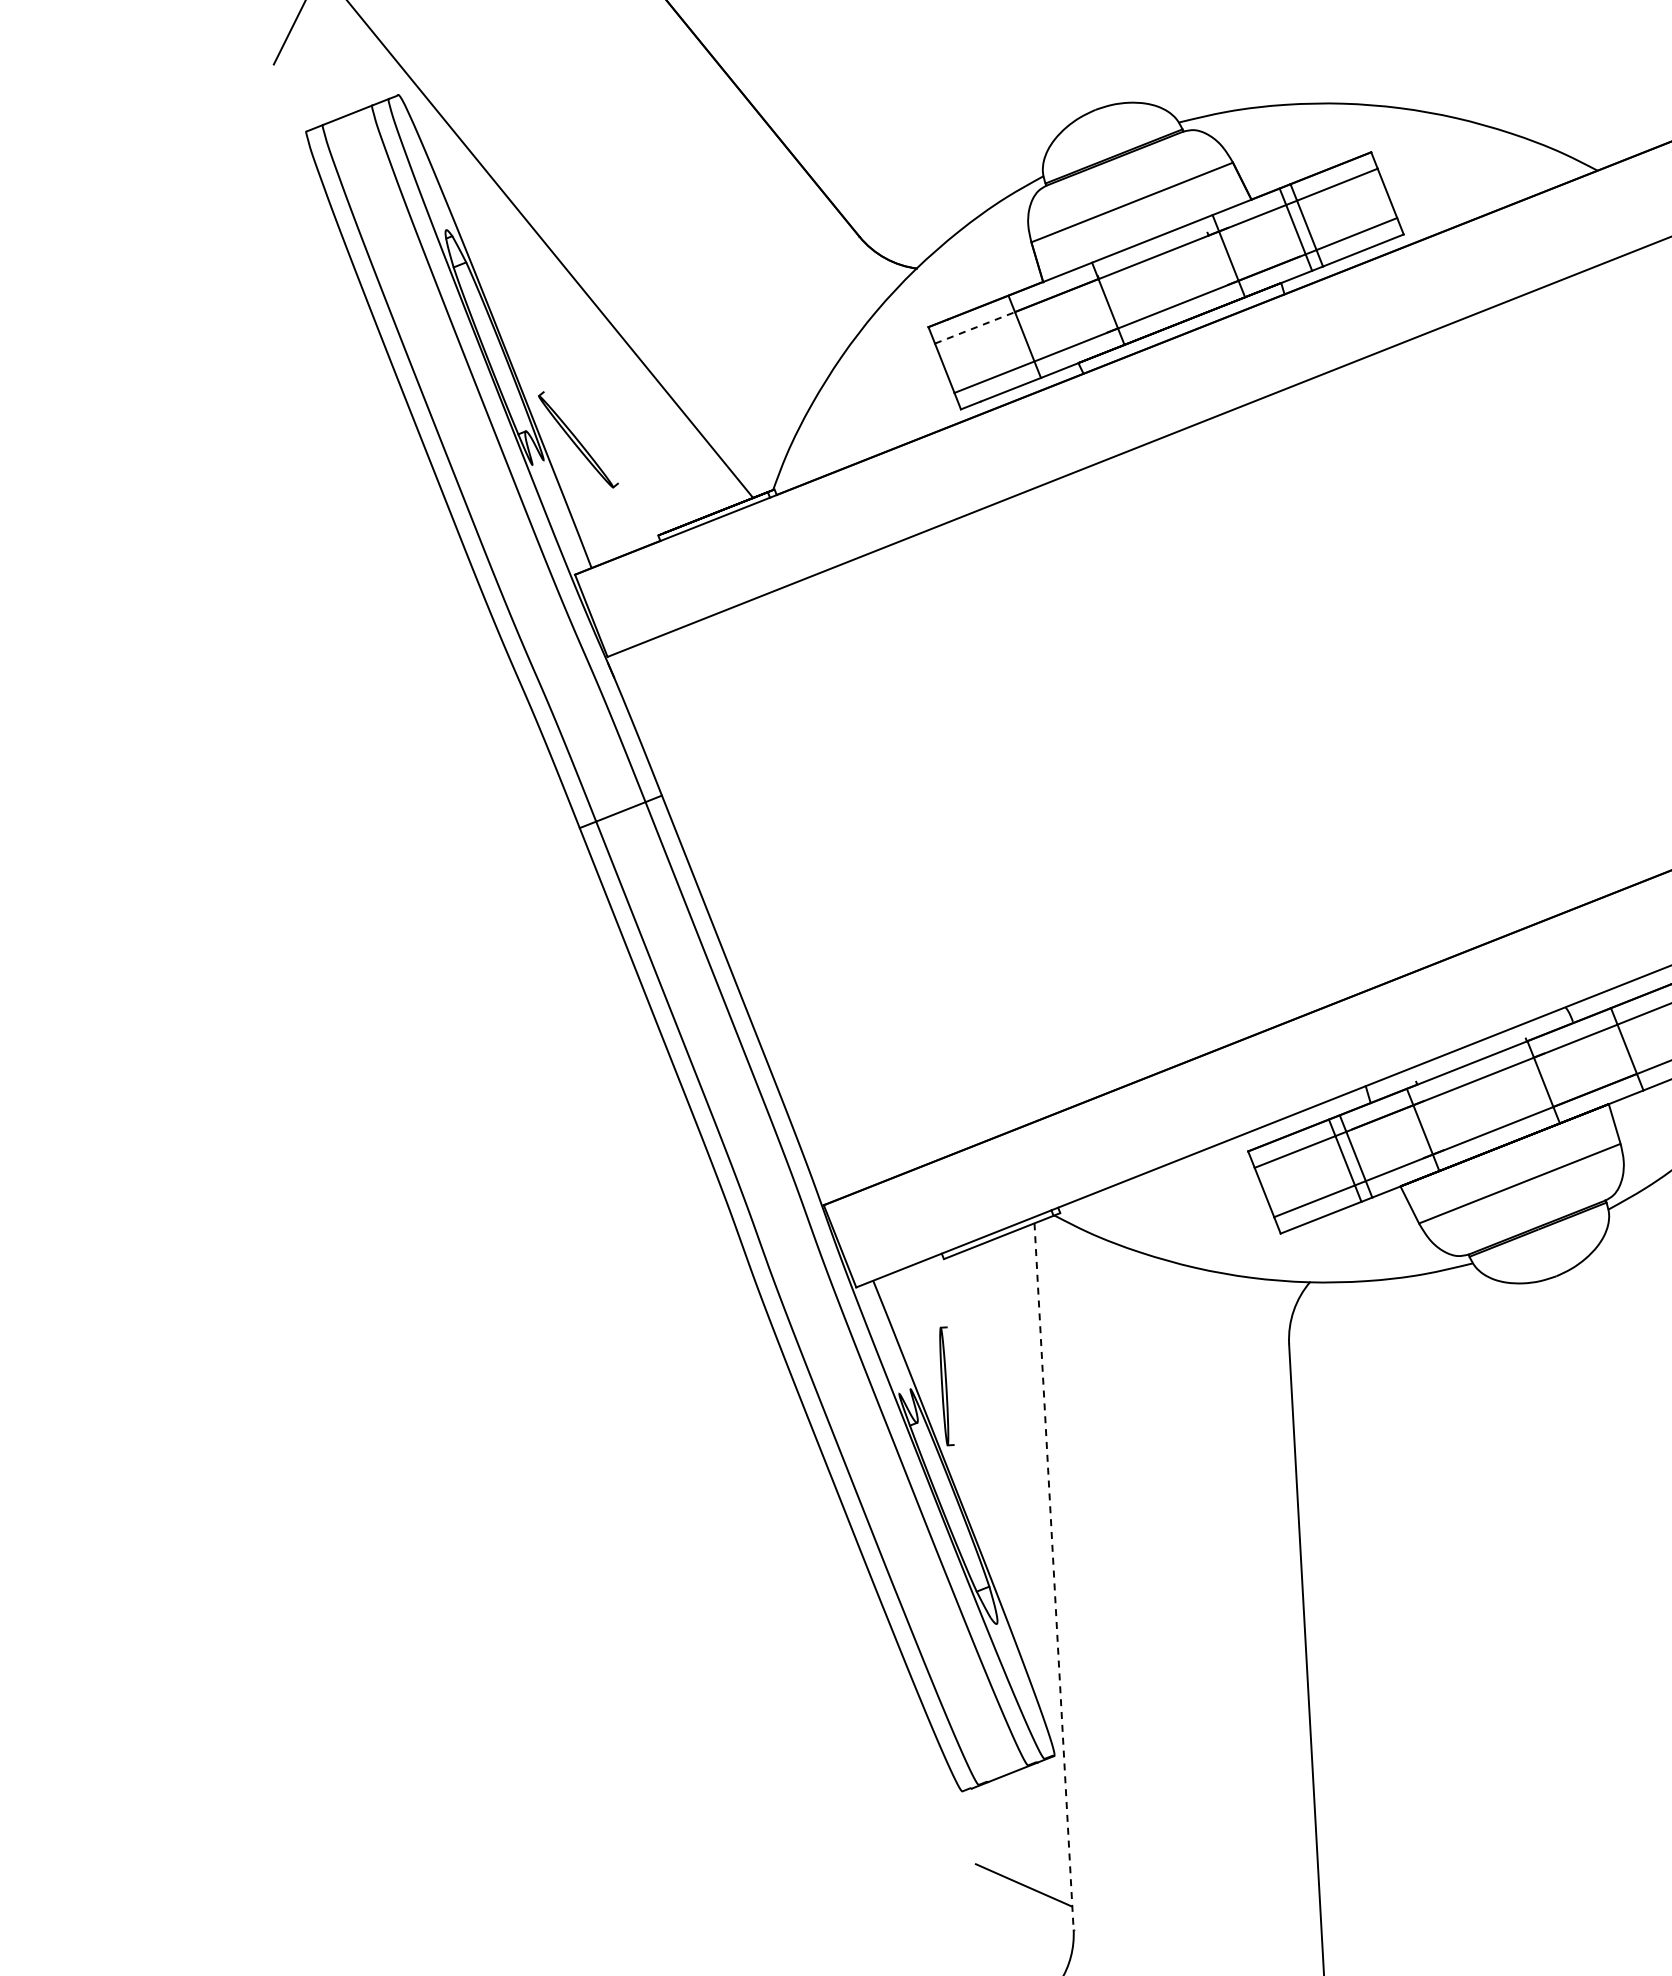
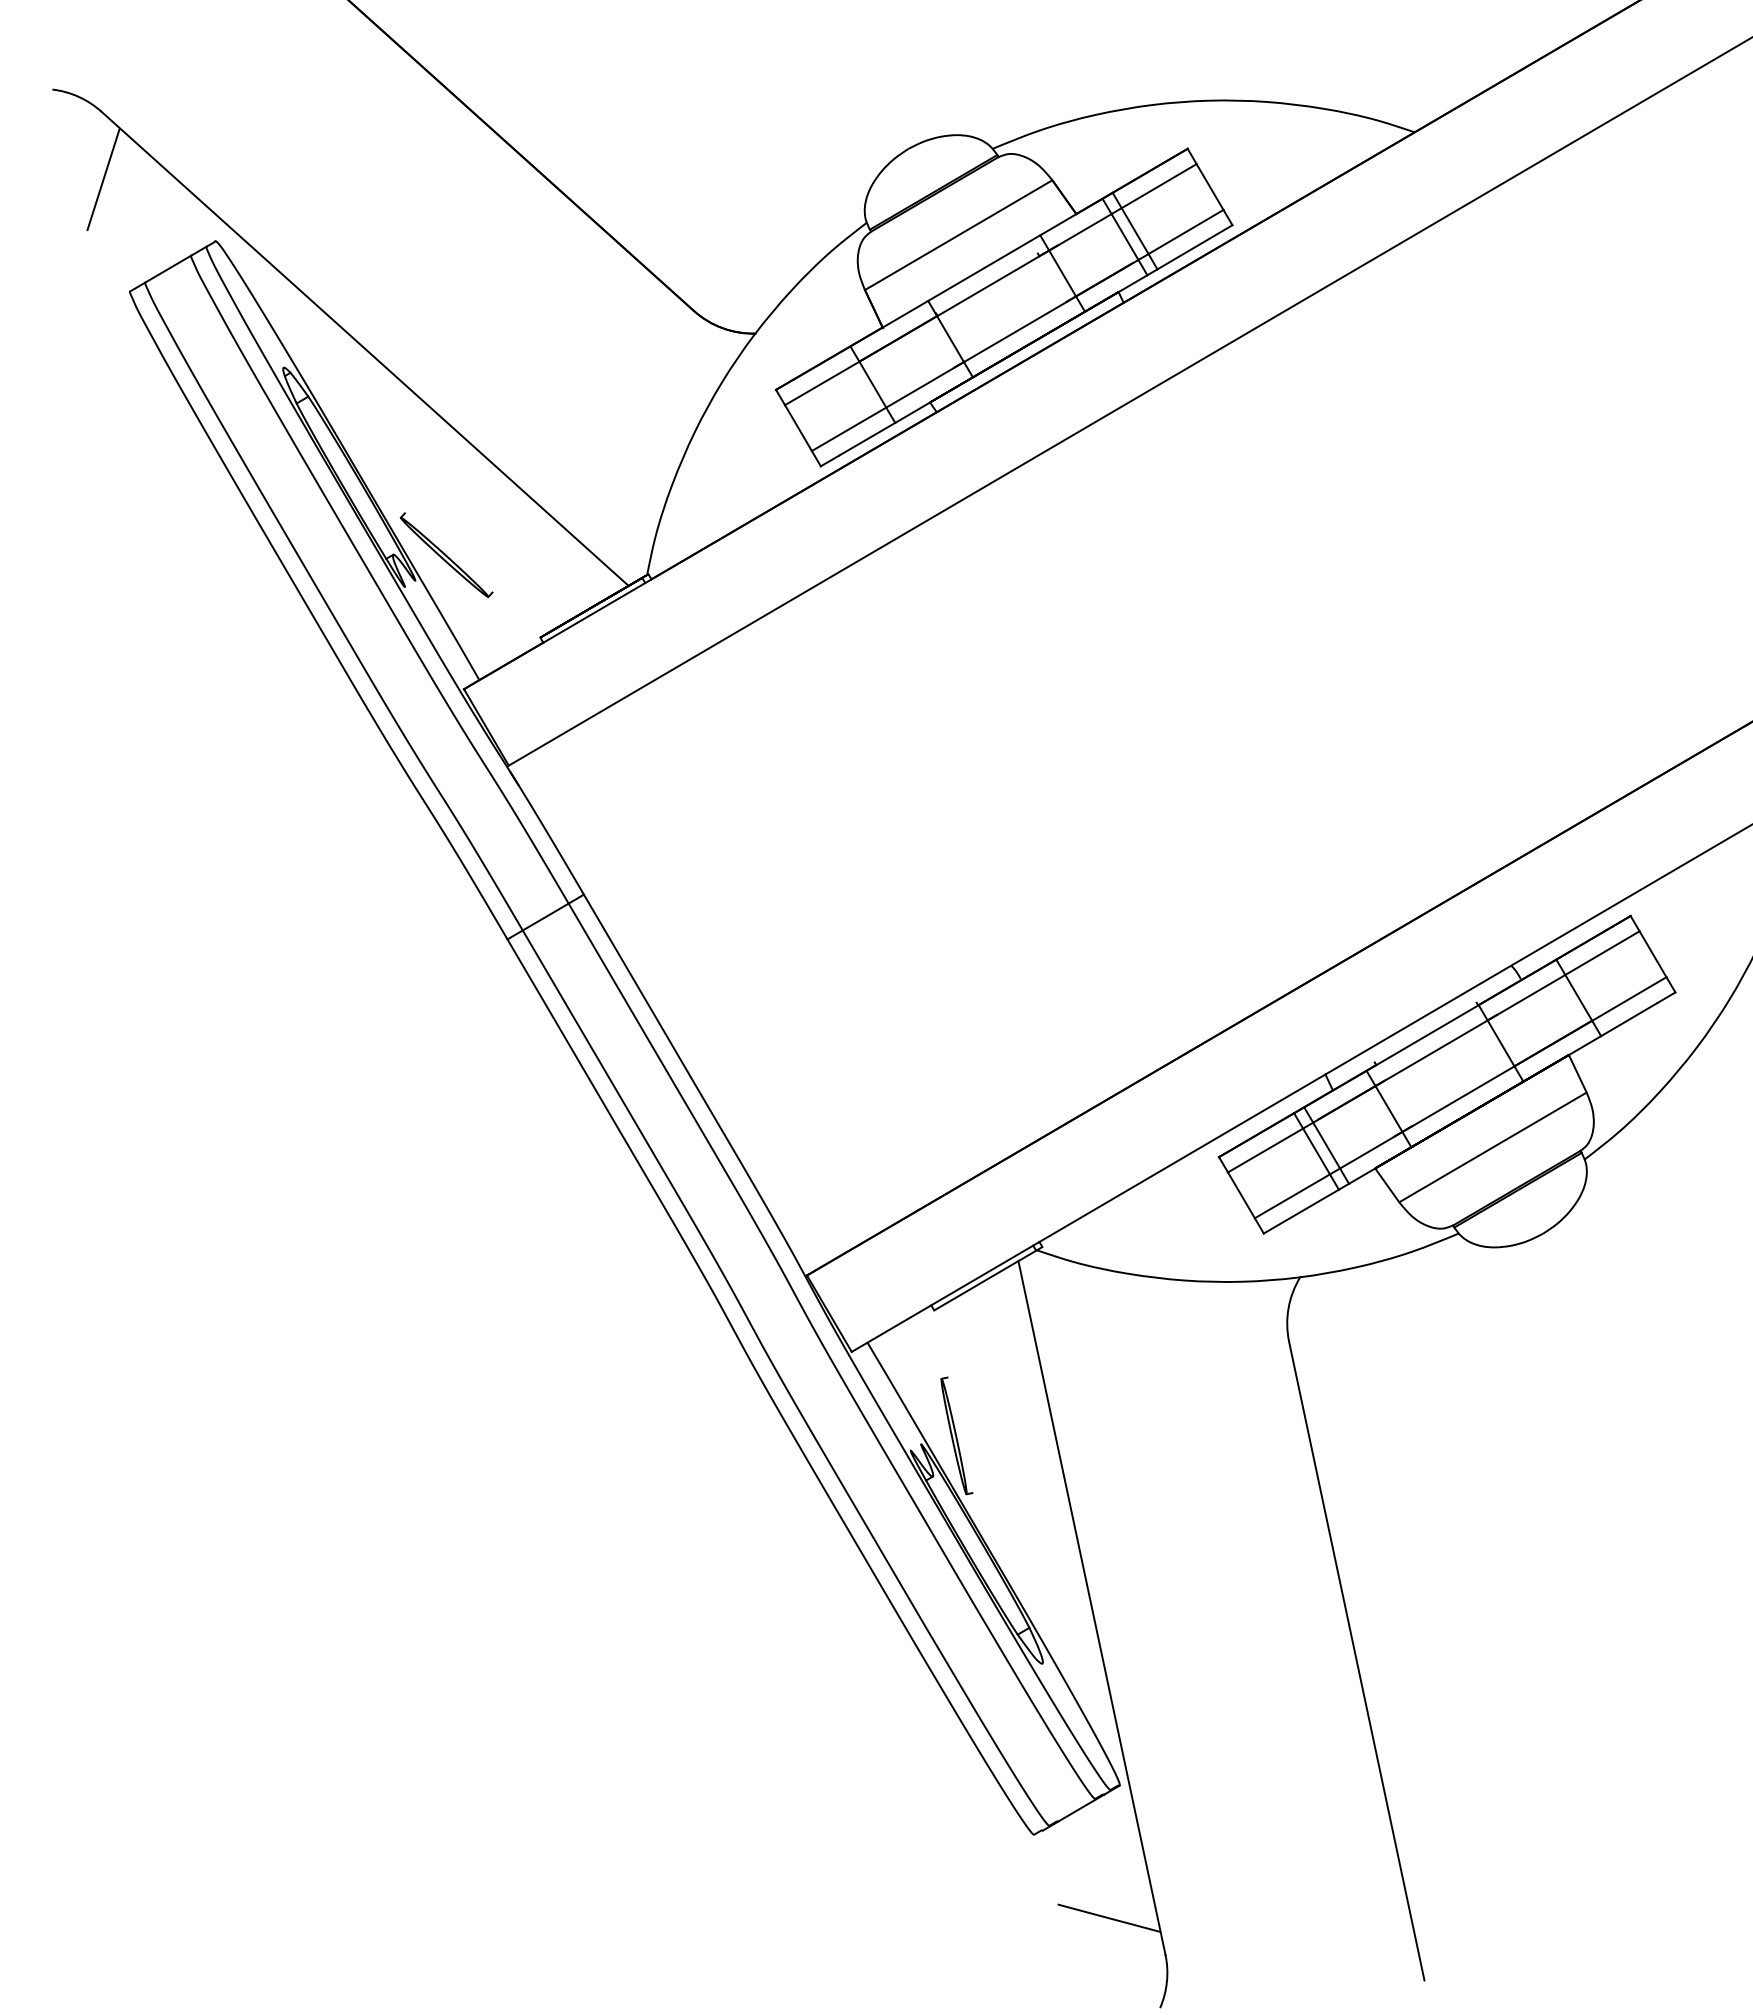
line: (975, 327) -> (822, 383), dashed -> solid
line: (1054, 1577) -> (1092, 1608), dashed -> solid

